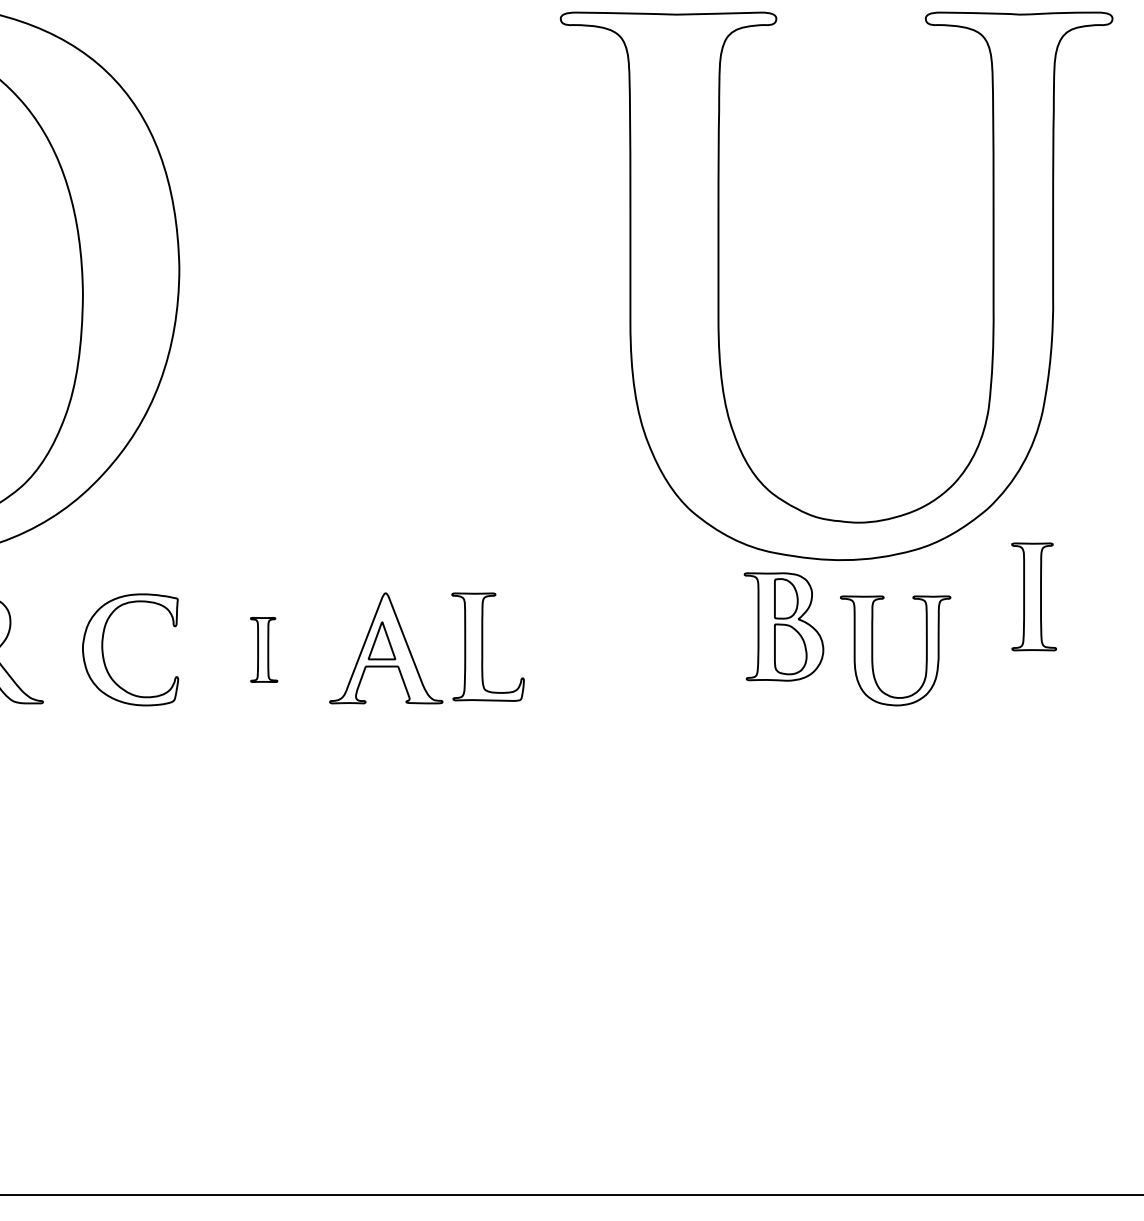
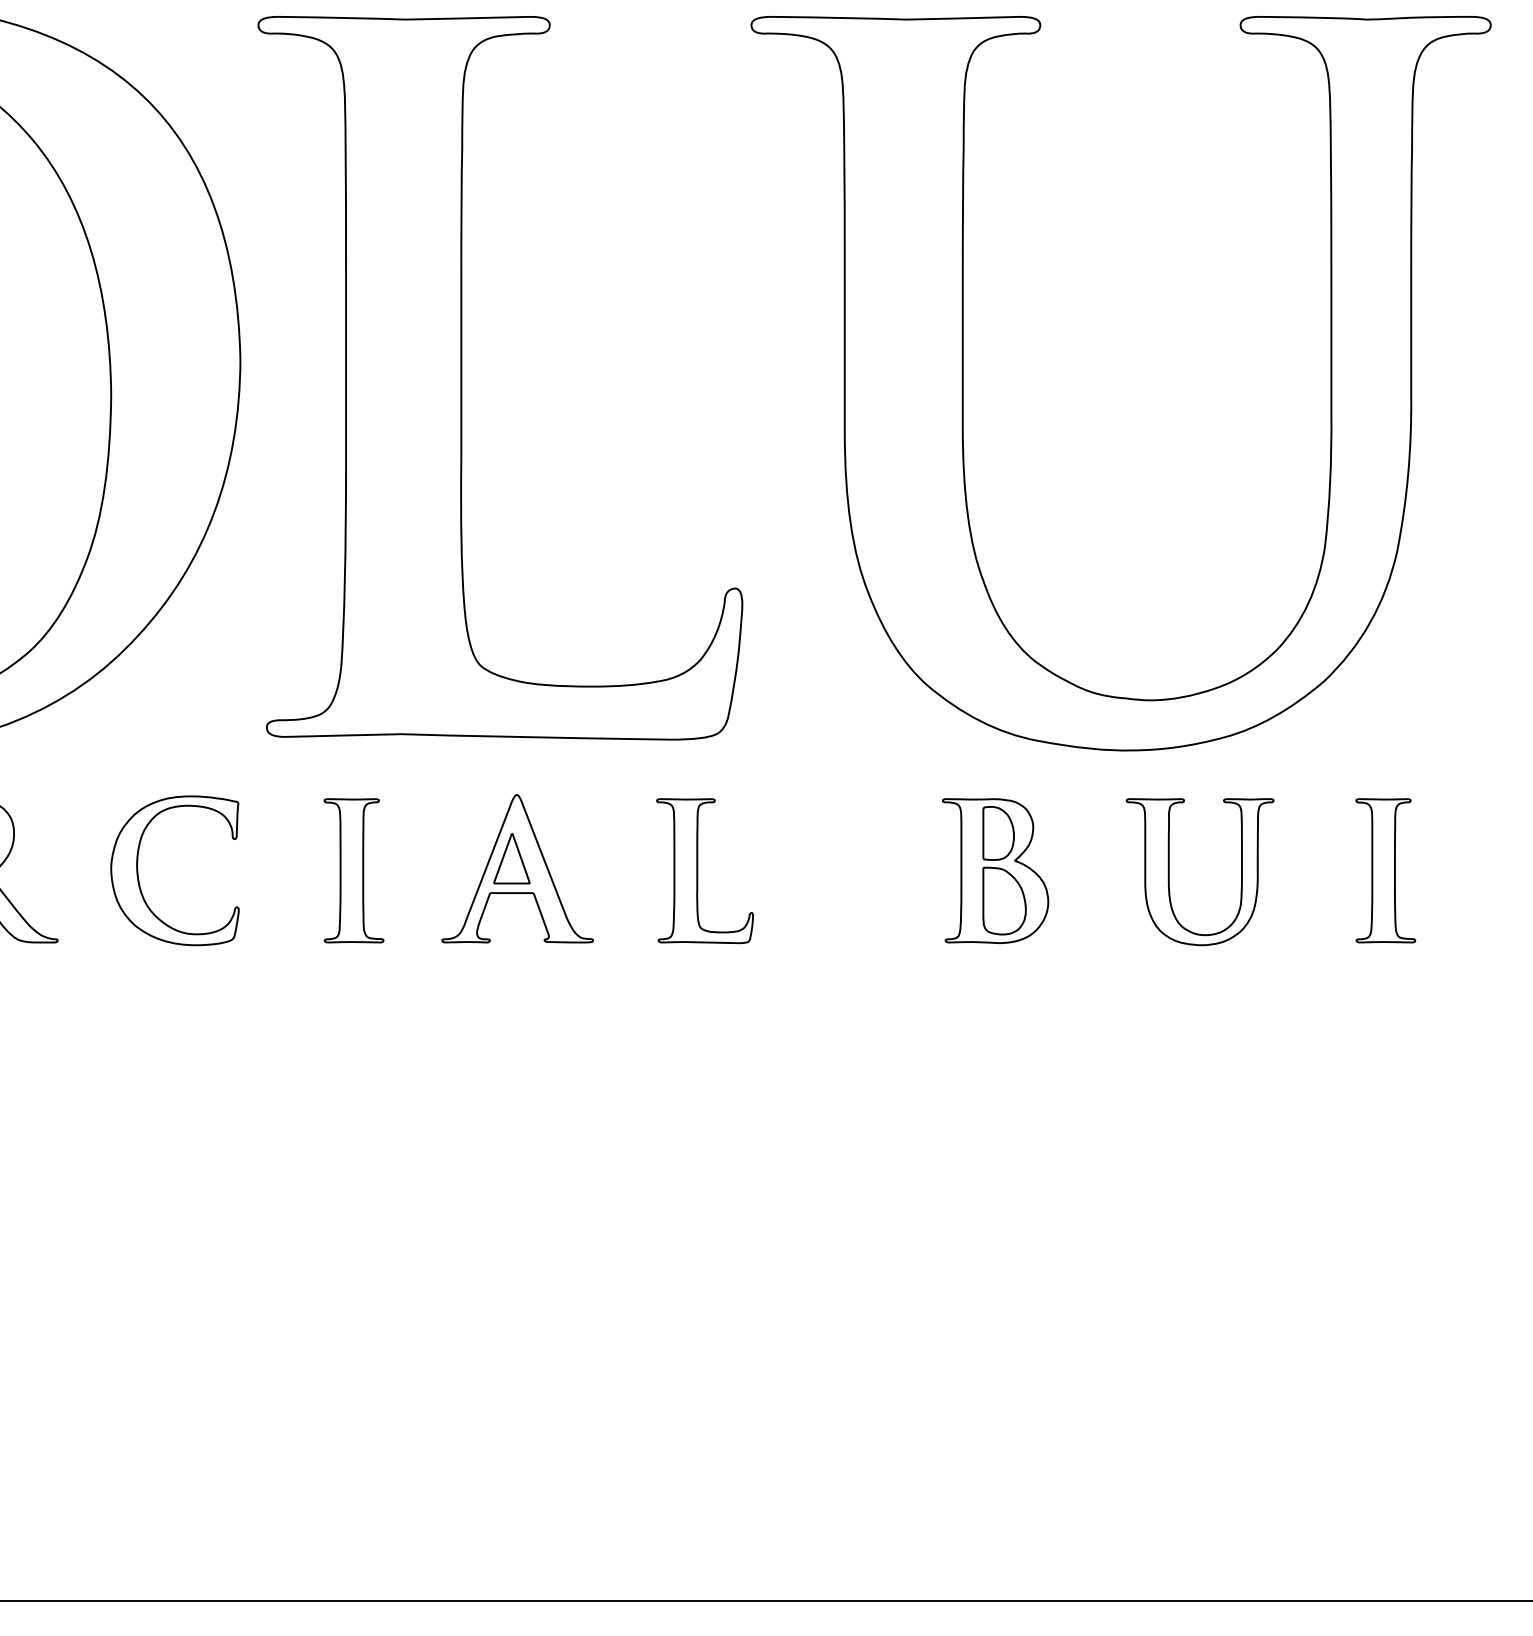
part: (345, 282) -> (462, 378), added
part: (1033, 596) -> (1385, 870), moved
part: (783, 627) -> (995, 871), moved
part: (487, 647) -> (704, 871), moved
part: (263, 649) -> (353, 870), size x1.67

